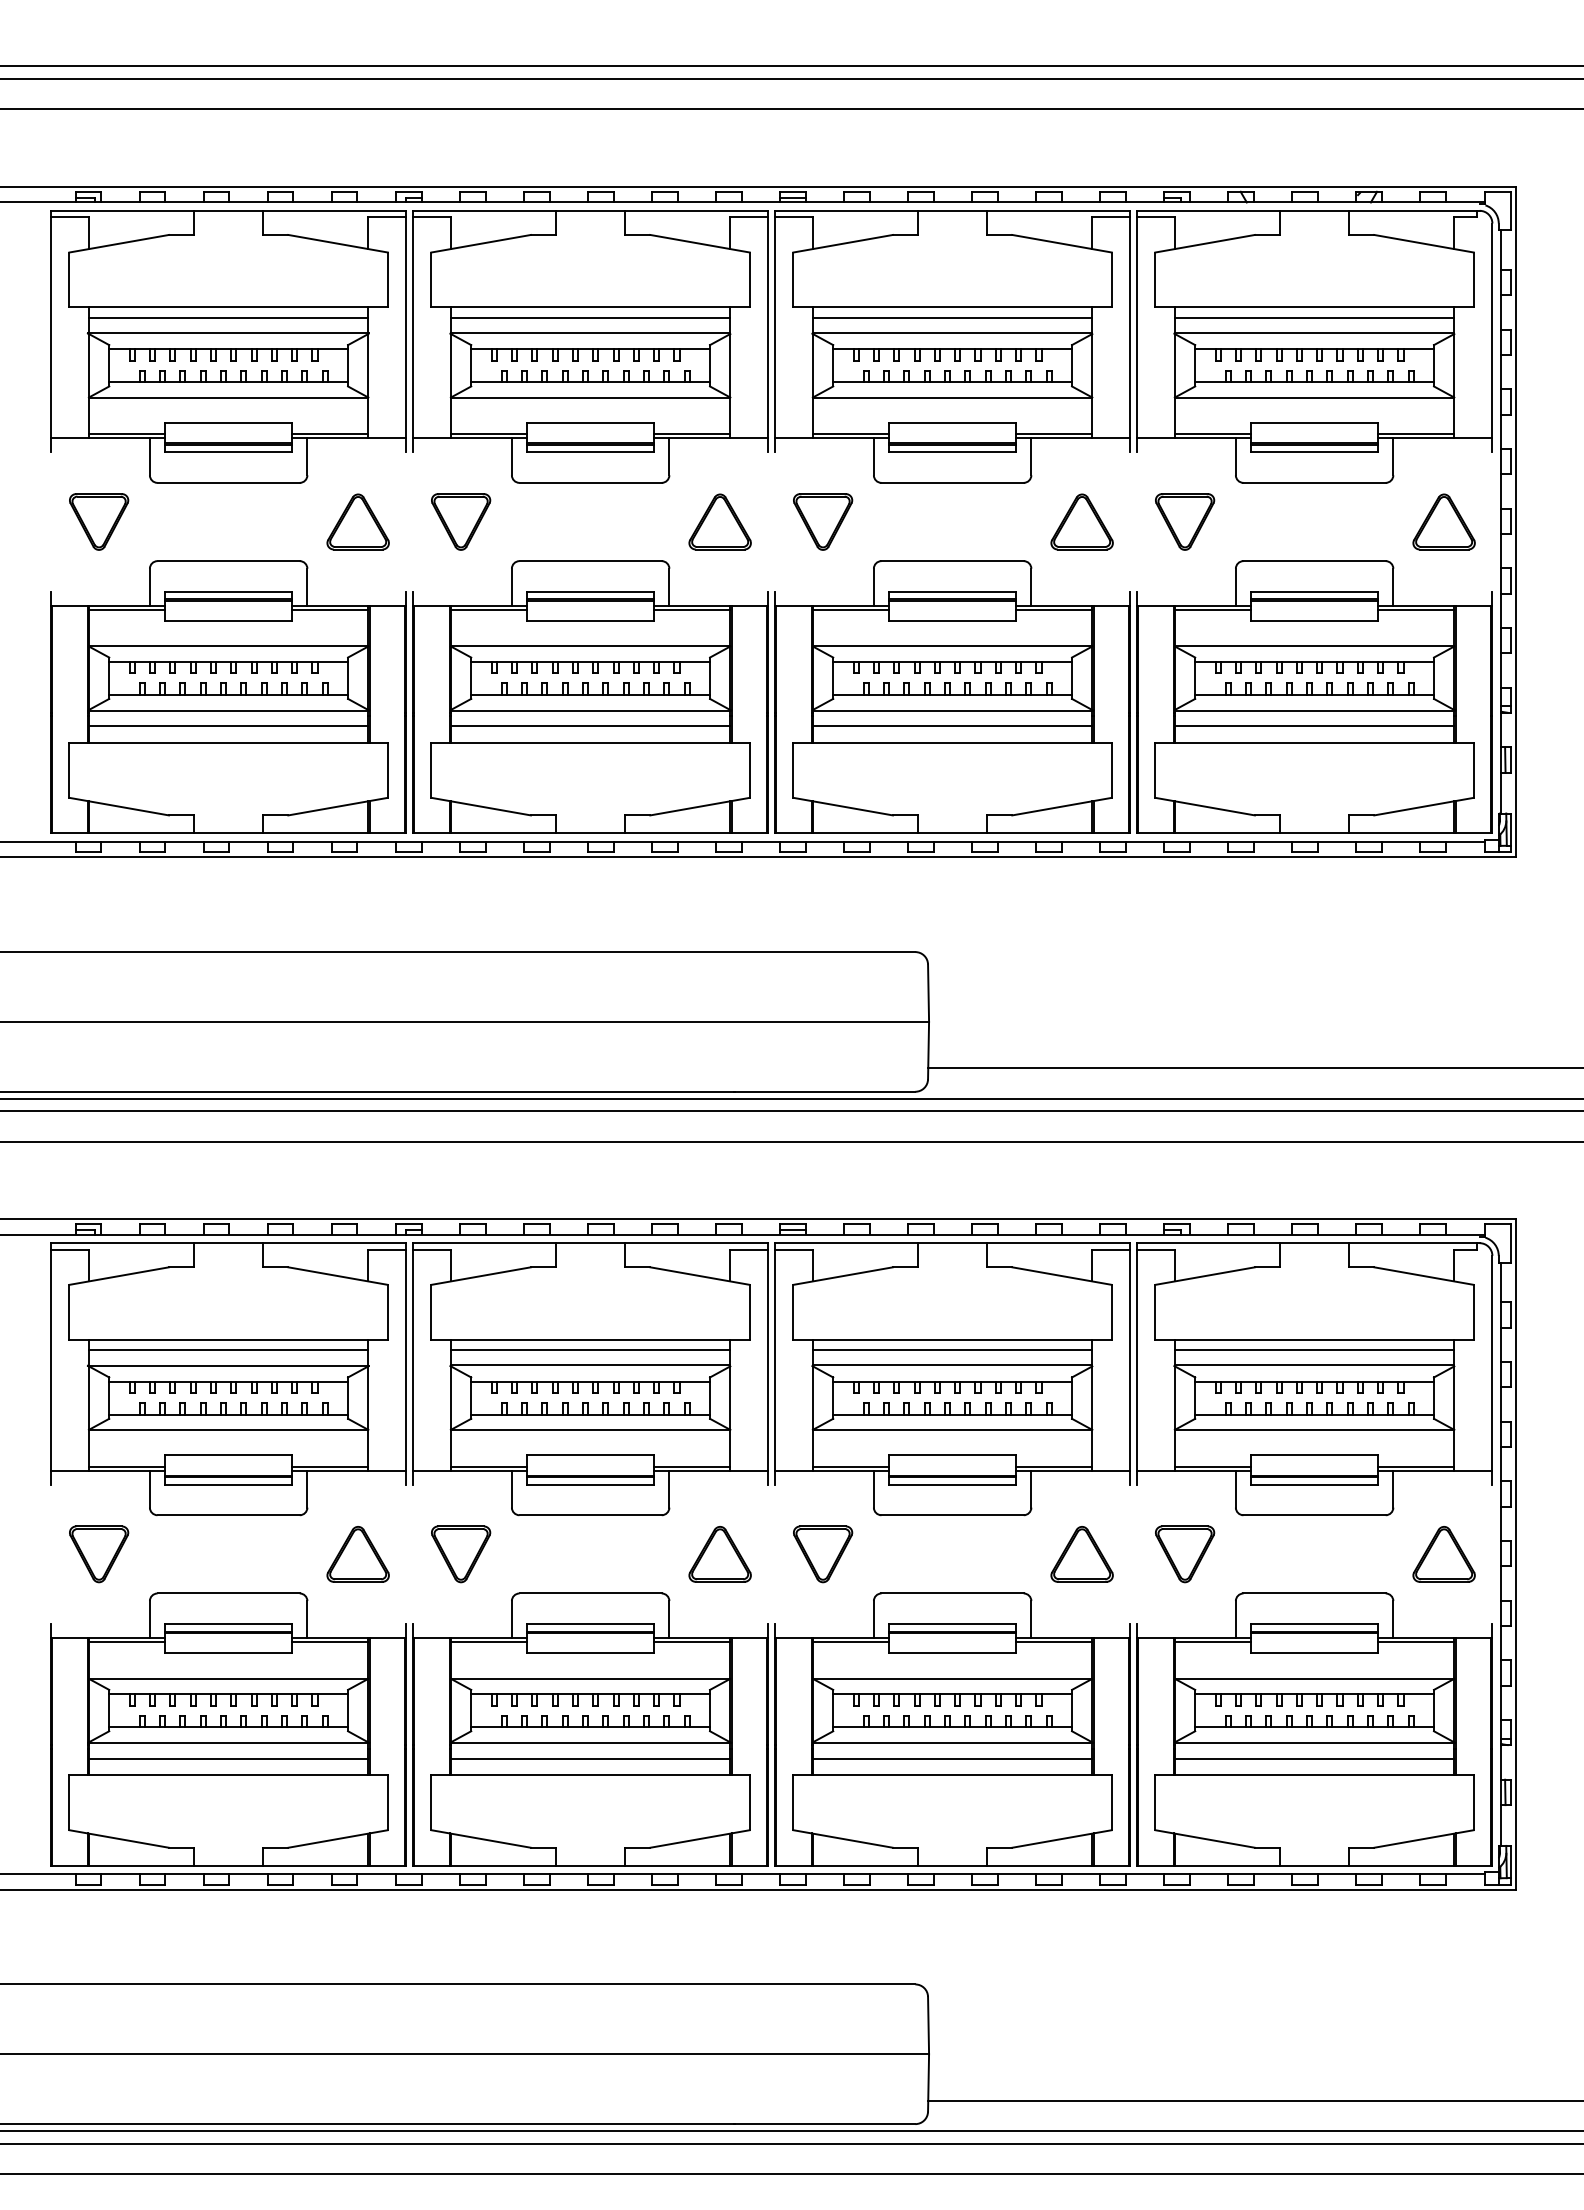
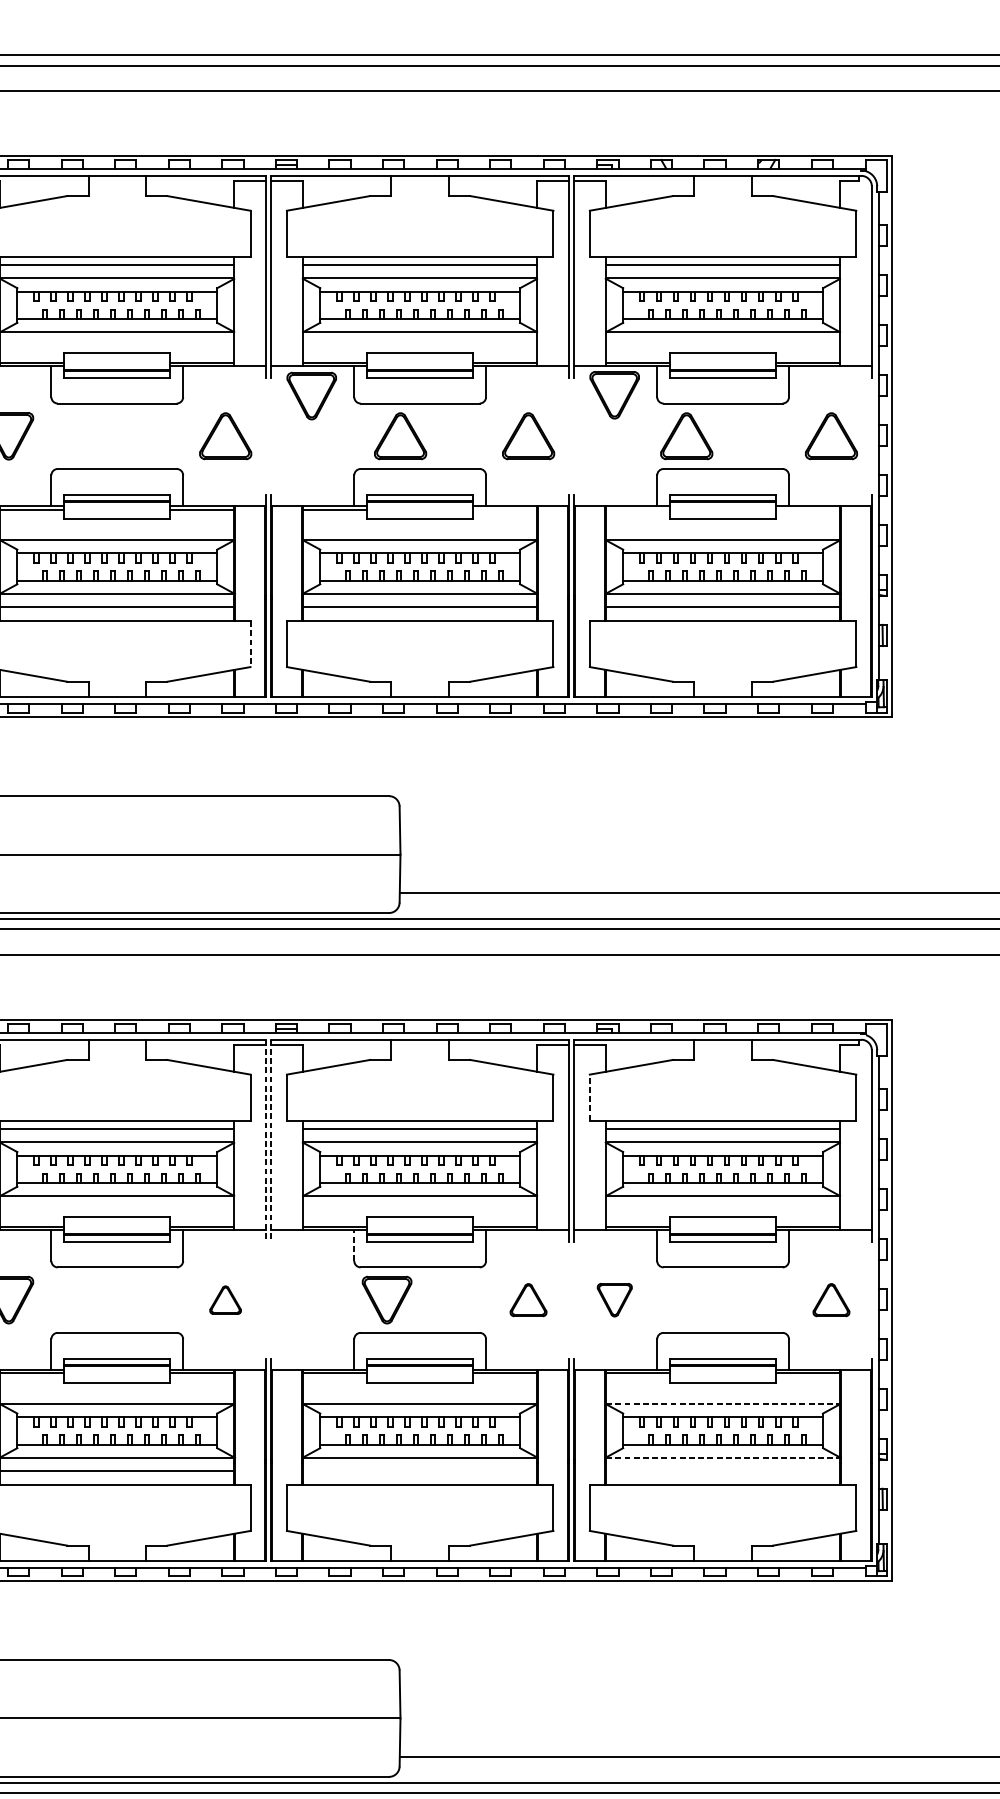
part: (823, 521) -> (312, 395), moved
part: (928, 521) -> (400, 435), added
part: (1185, 521) -> (615, 394), moved
part: (1270, 521) -> (686, 435), added
line: (1054, 609) -> (505, 509), removed
line: (1212, 609) -> (637, 509), removed
line: (1416, 609) -> (808, 509), removed
line: (749, 770) -> (250, 644), solid -> dashed
line: (1155, 1311) -> (589, 1096), solid -> dashed
line: (768, 1363) -> (266, 1140), solid -> dashed
line: (774, 1363) -> (271, 1140), solid -> dashed
line: (873, 1489) -> (353, 1245), solid -> dashed
part: (719, 1554) -> (225, 1300), size x0.6
part: (823, 1554) -> (387, 1300), moved
part: (1081, 1554) -> (528, 1300), size x0.7
part: (1185, 1554) -> (615, 1300), size x0.7
part: (1443, 1554) -> (830, 1300), size x0.7
line: (1314, 1678) -> (723, 1404), solid -> dashed
line: (1314, 1742) -> (723, 1457), solid -> dashed
line: (952, 1758) -> (420, 1470), removed
line: (1314, 1758) -> (723, 1470), removed

